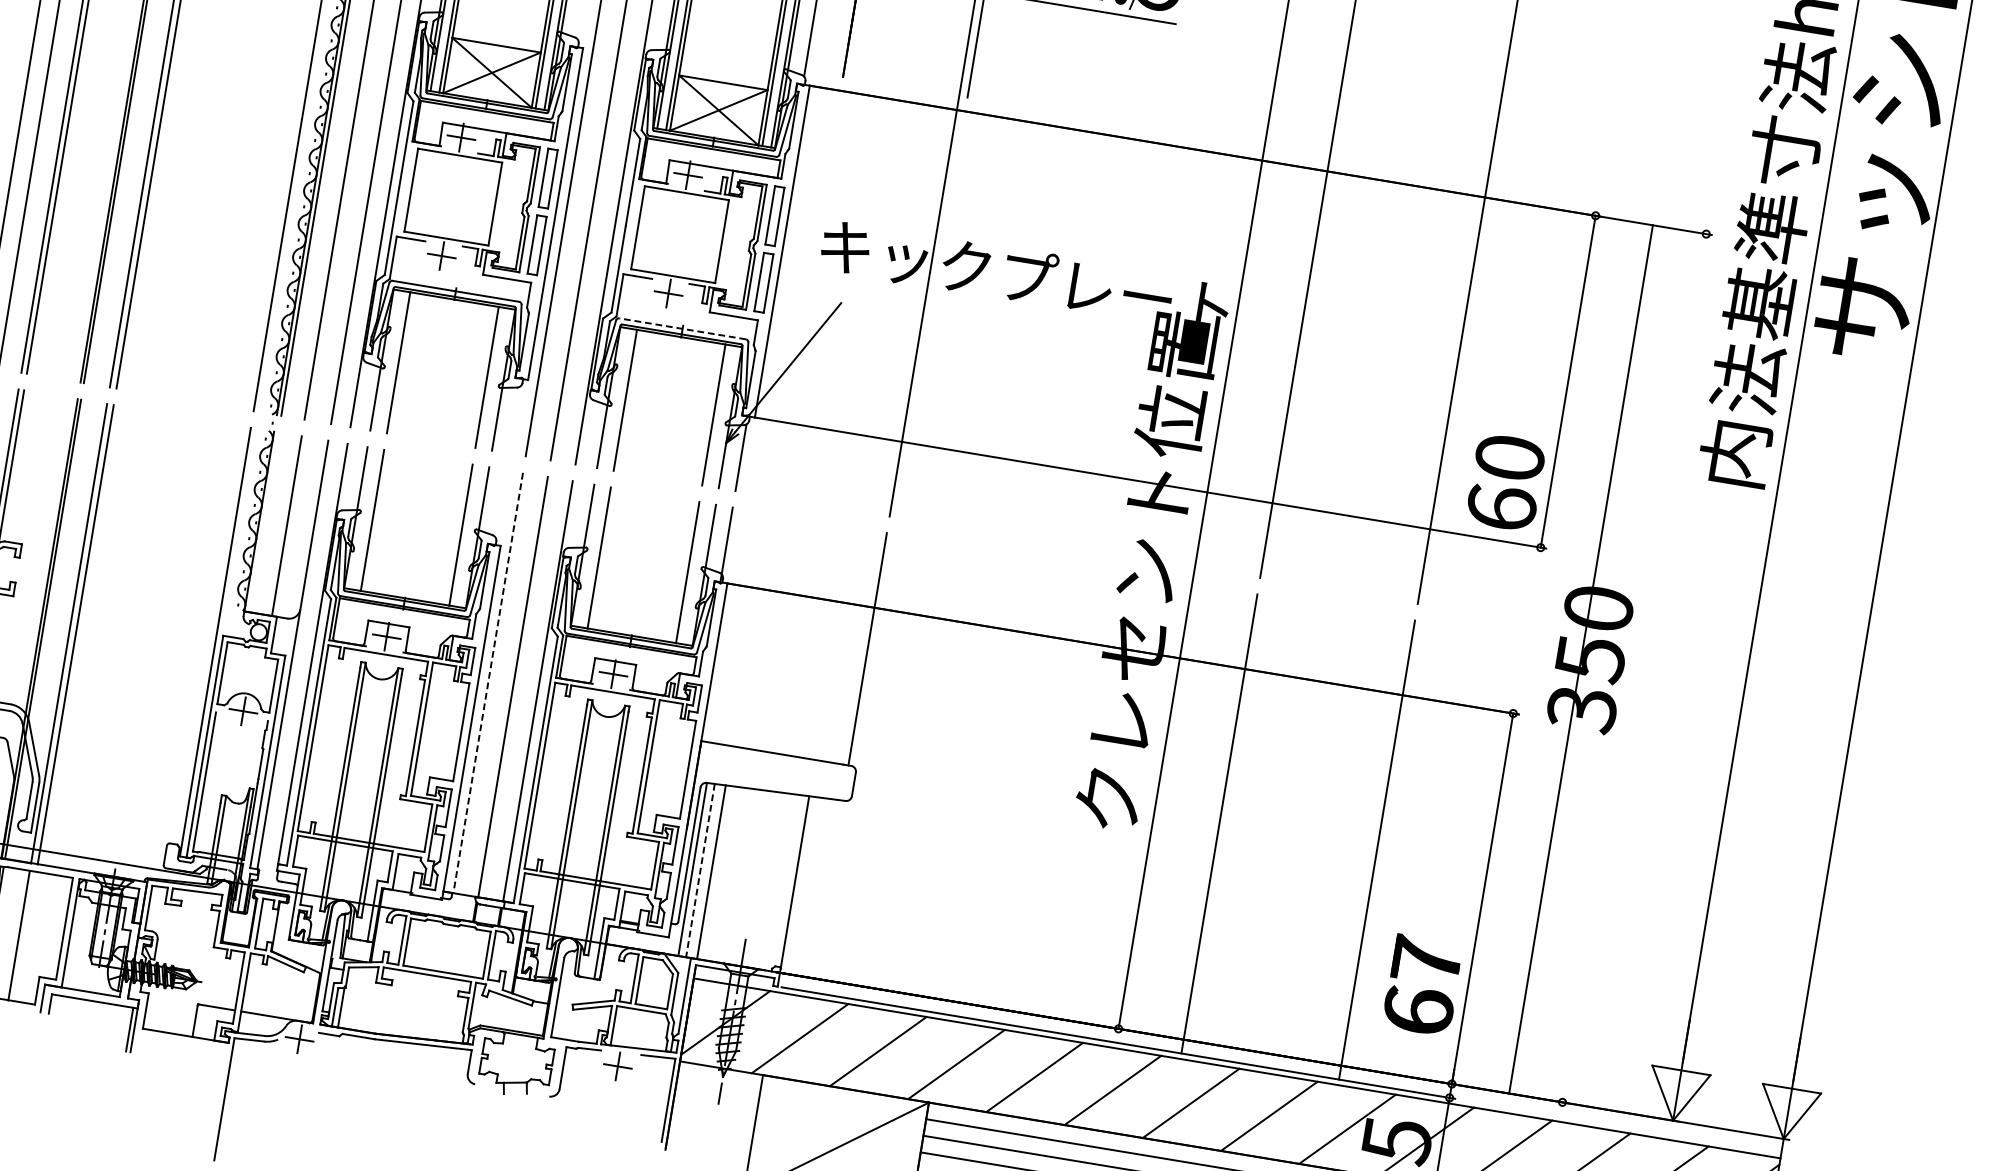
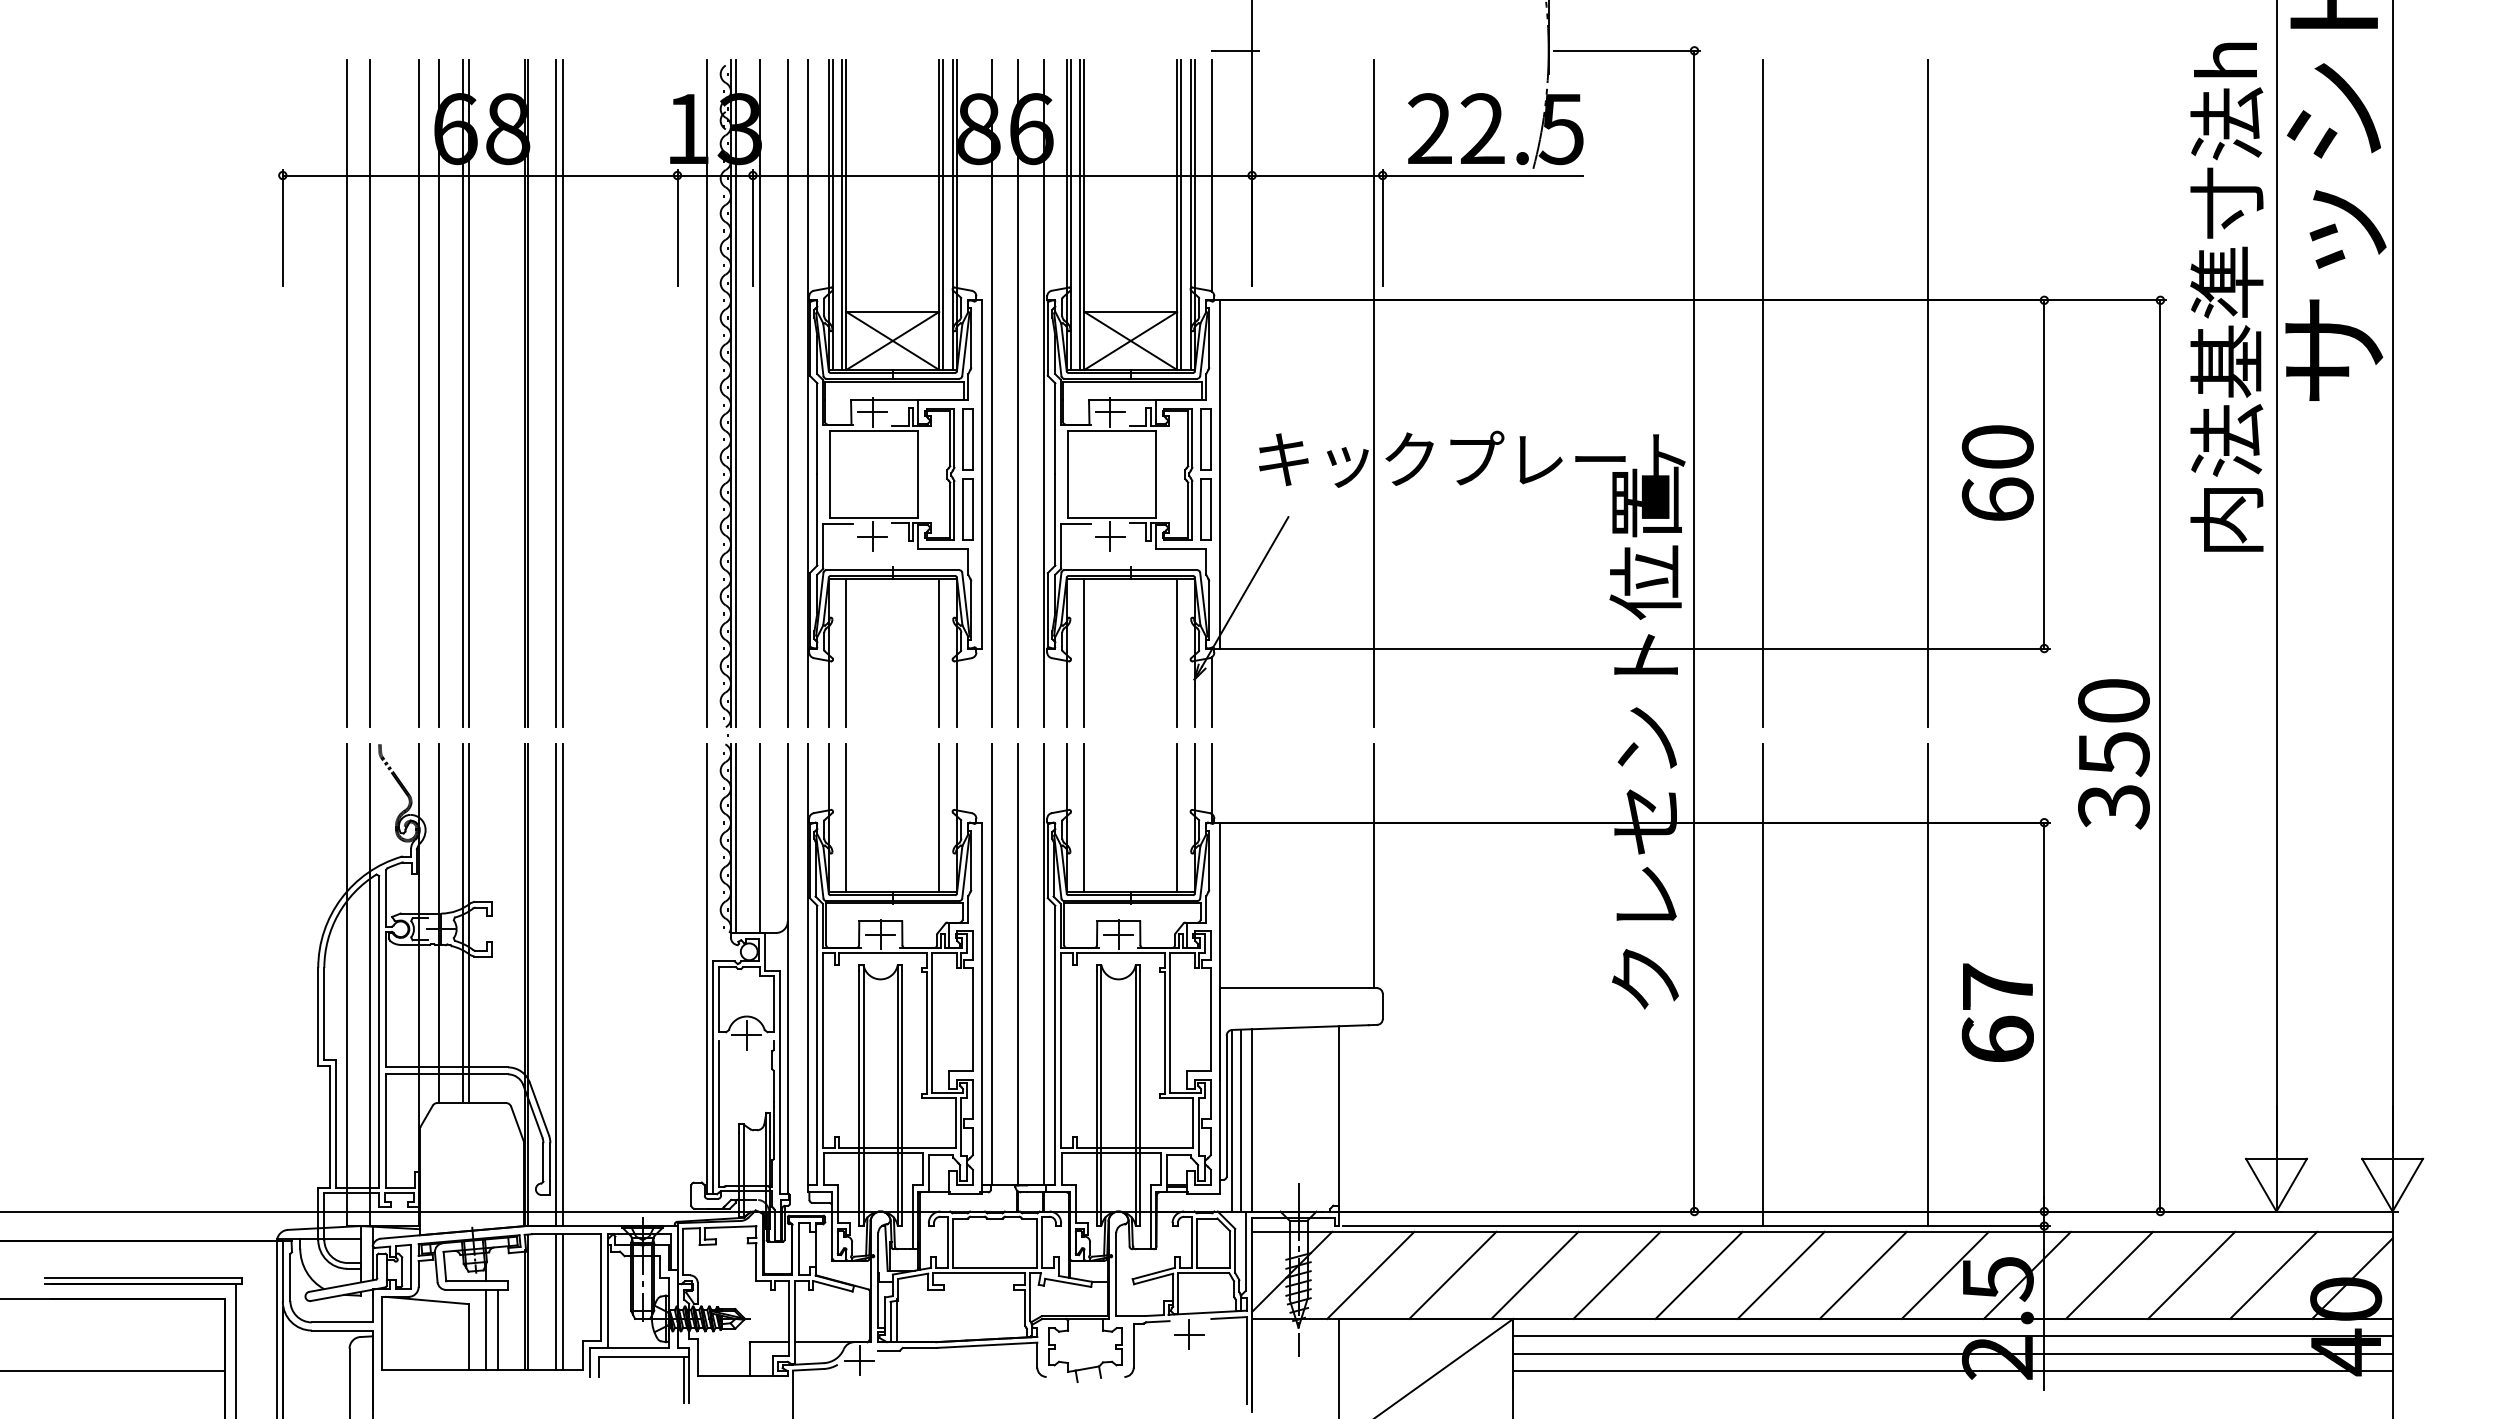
line: (682, 329) -> (1130, 570), dashed -> solid
text: (1505, 482) -> (1997, 472), moved
line: (263, 522) -> (735, 838), added
line: (1581, 659) -> (2160, 755), moved
line: (488, 682) -> (992, 964), dashed -> solid
line: (700, 870) -> (1240, 1120), dashed -> solid
line: (25, 936) -> (562, 1302), added
text: (1422, 985) -> (1997, 1012), moved

